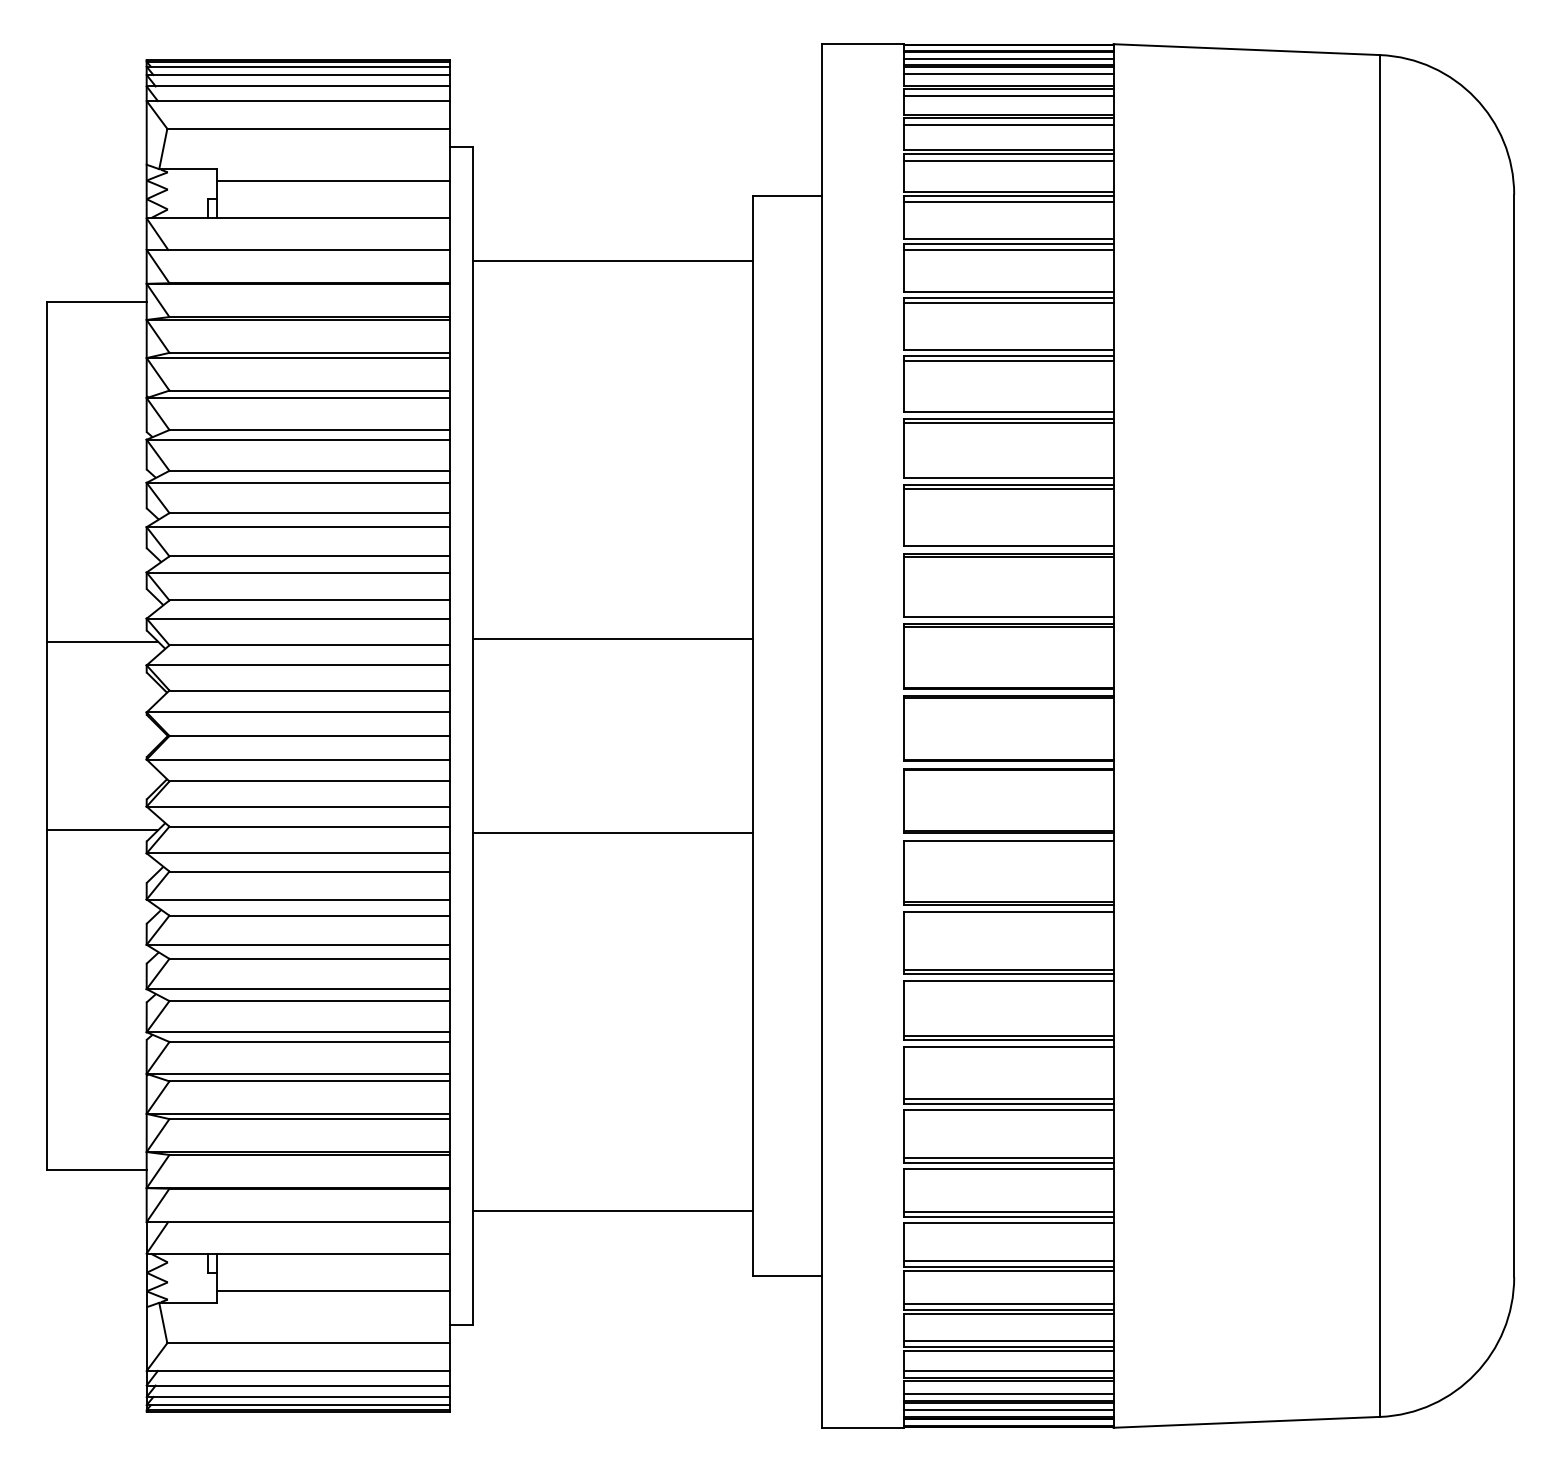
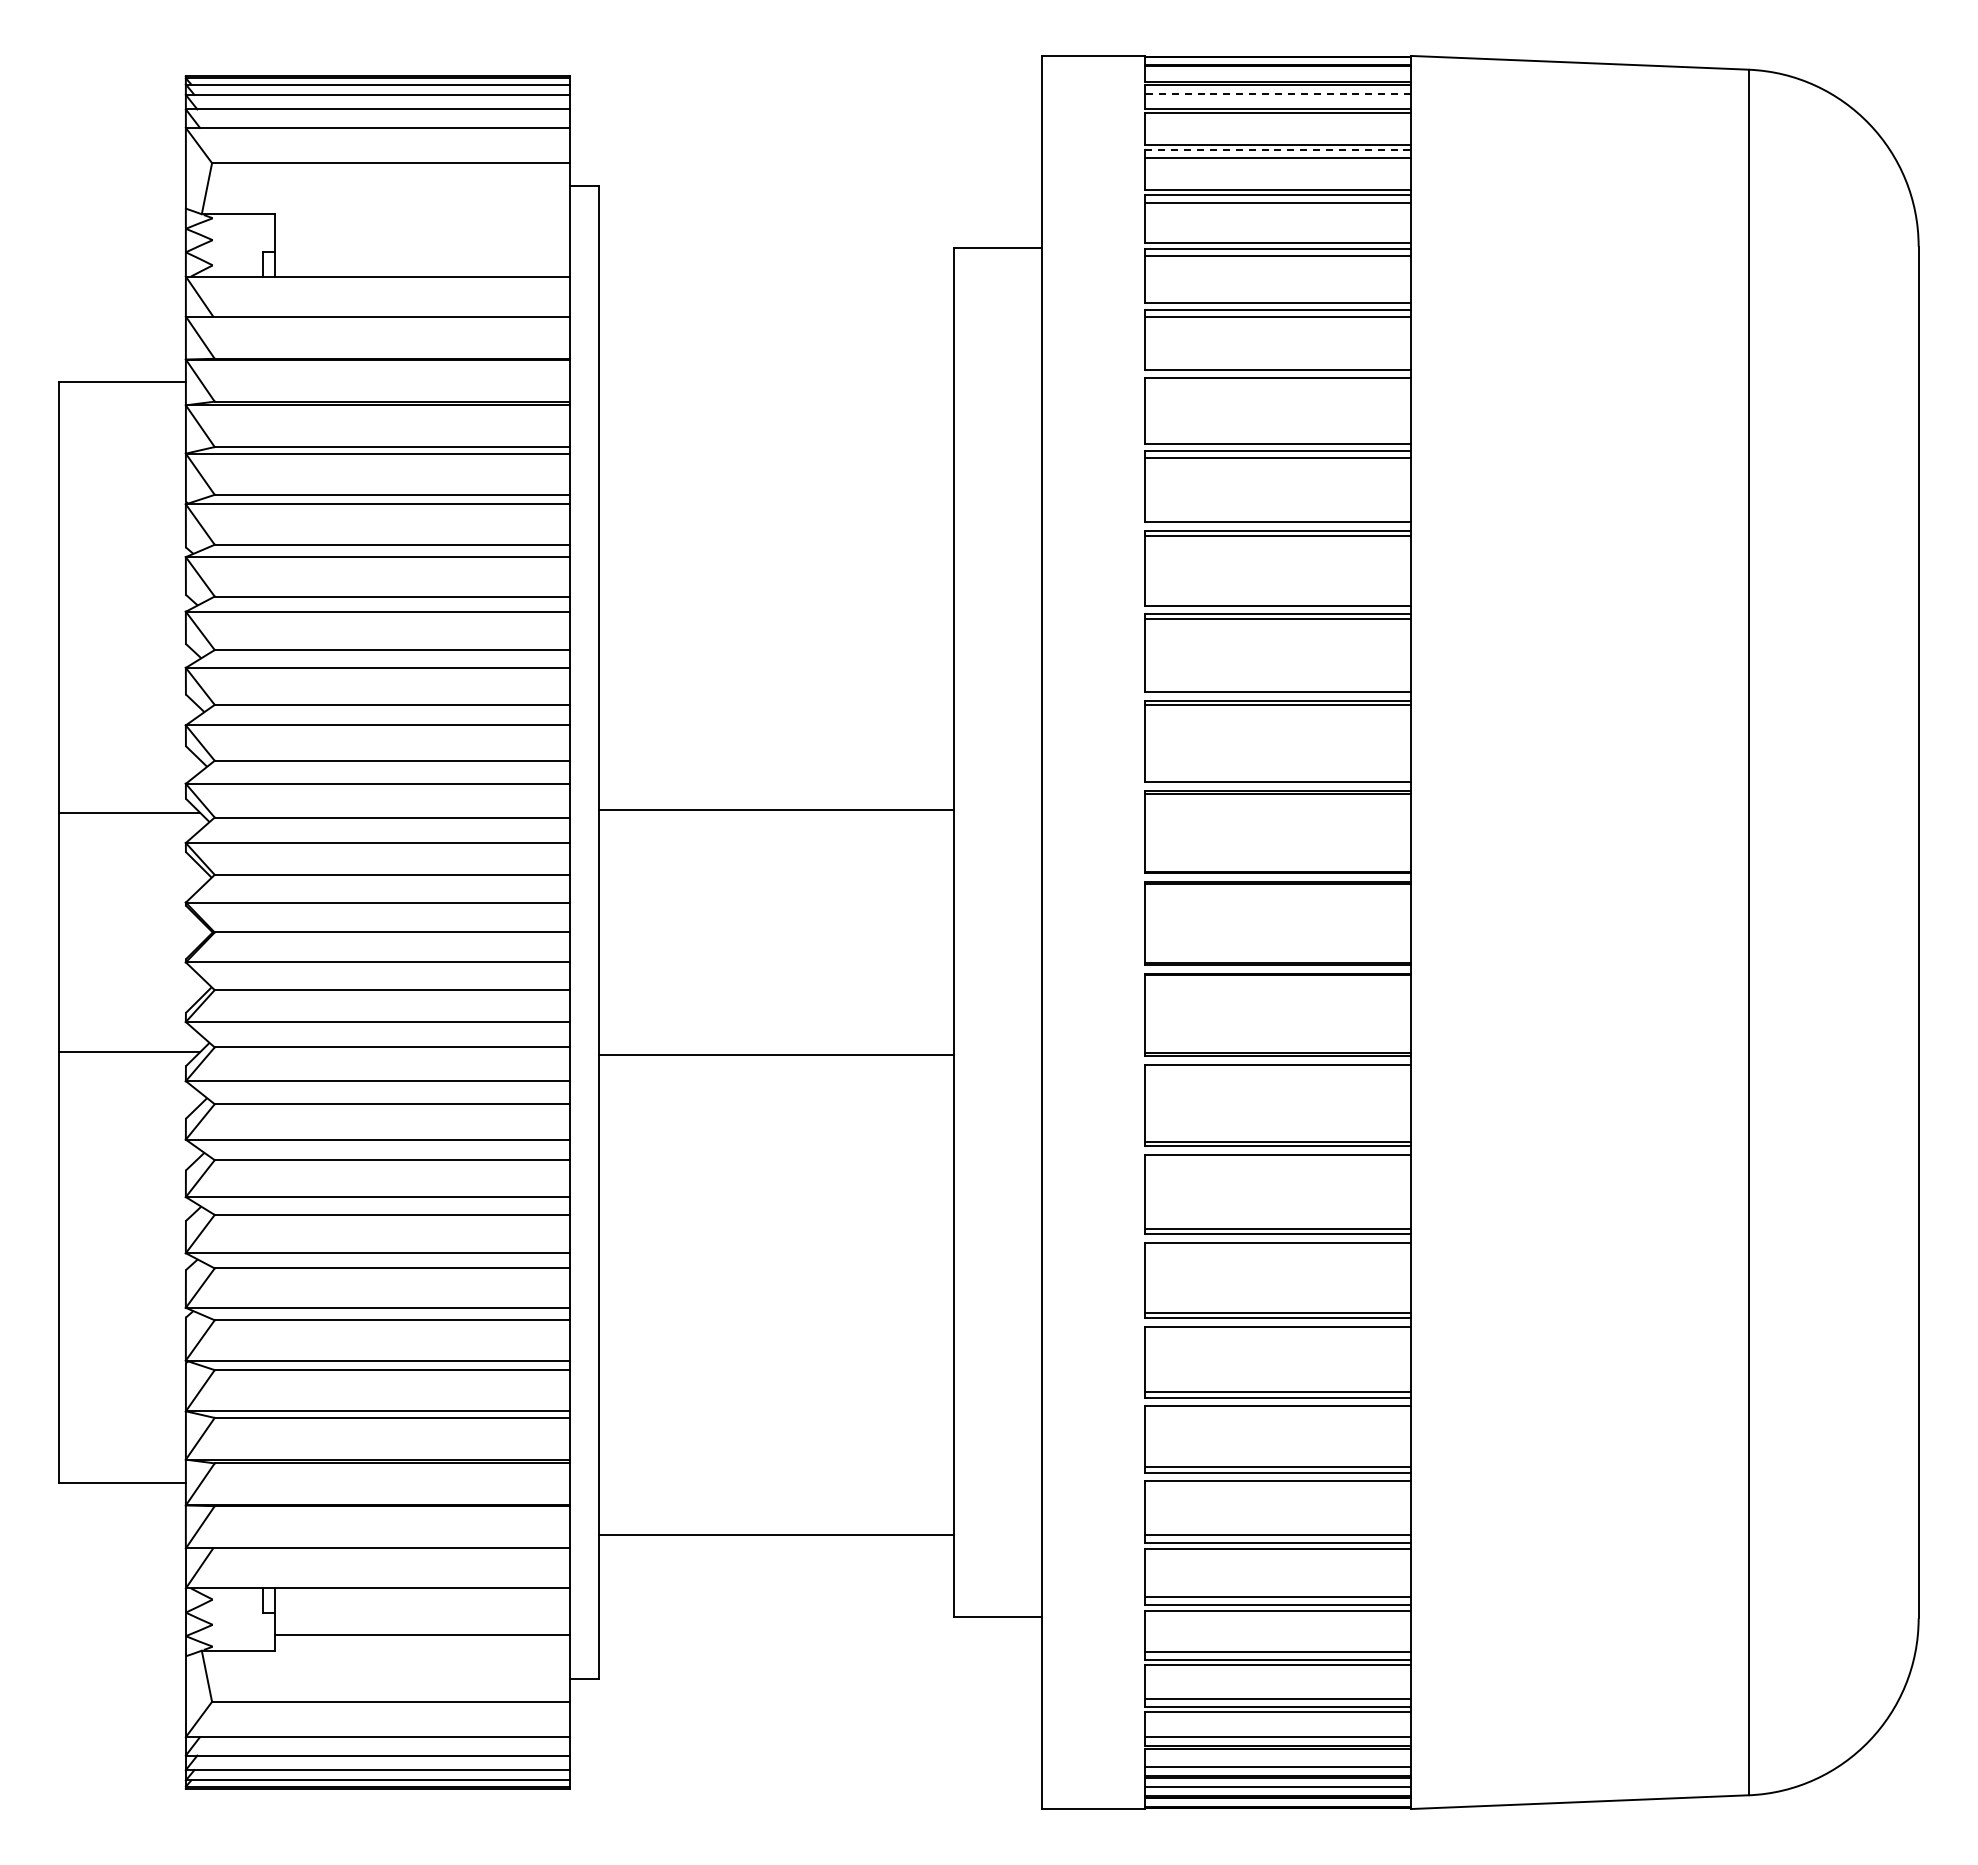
line: (1008, 59) -> (1278, 75), removed
line: (1008, 73) -> (1278, 93), solid -> dashed
line: (1008, 95) -> (1278, 121), removed
line: (1008, 118) -> (1278, 149), solid -> dashed
line: (332, 181) -> (421, 229), removed
line: (612, 260) -> (776, 330), removed
line: (1008, 303) -> (1278, 384), removed

